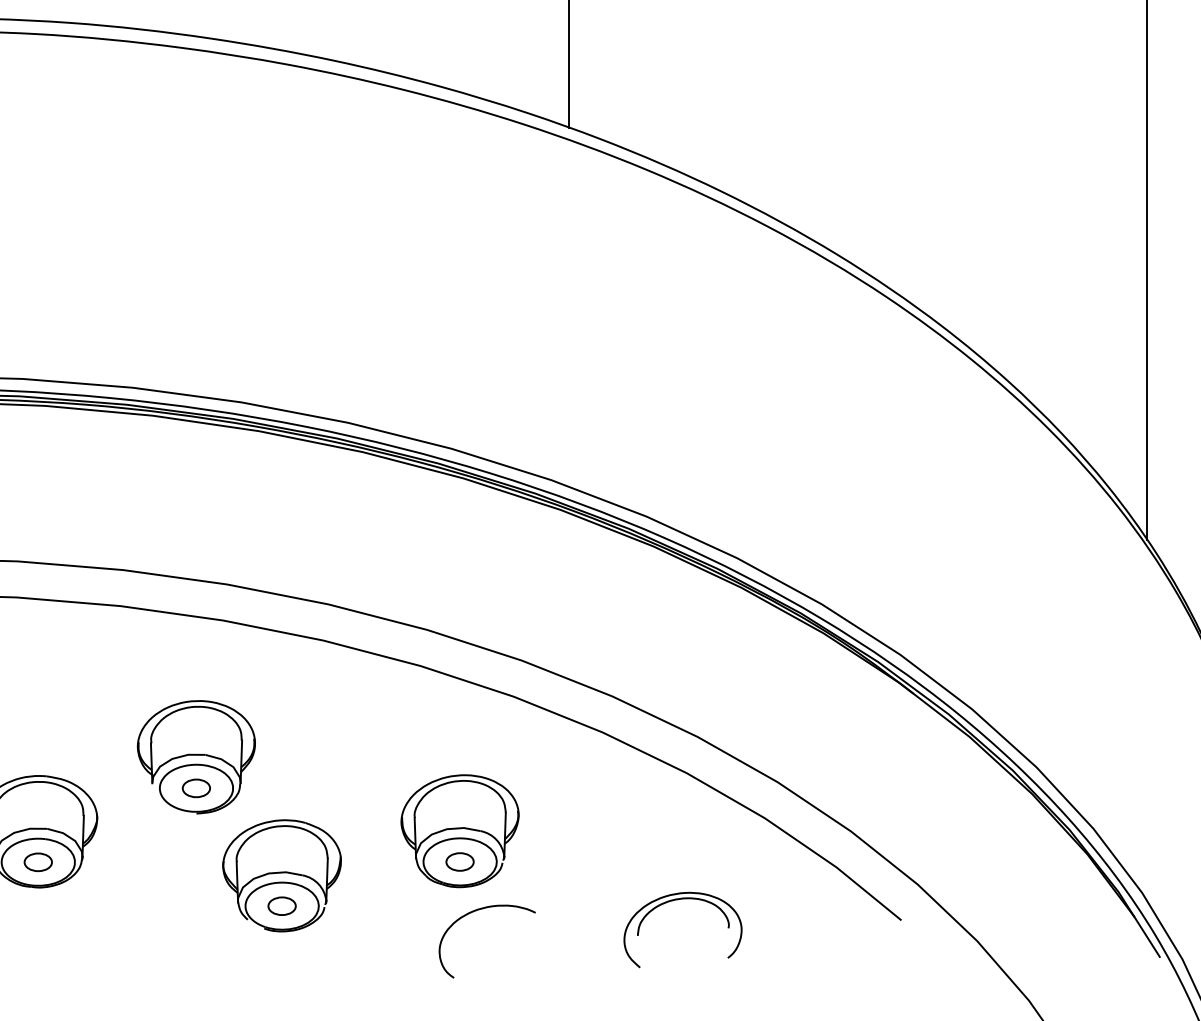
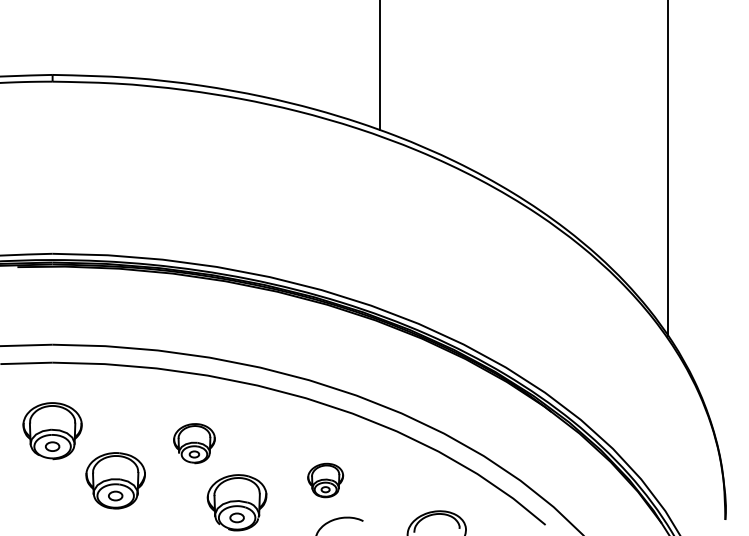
part: (196, 756) -> (194, 443), size x0.7
part: (459, 831) -> (325, 480), size x0.6

